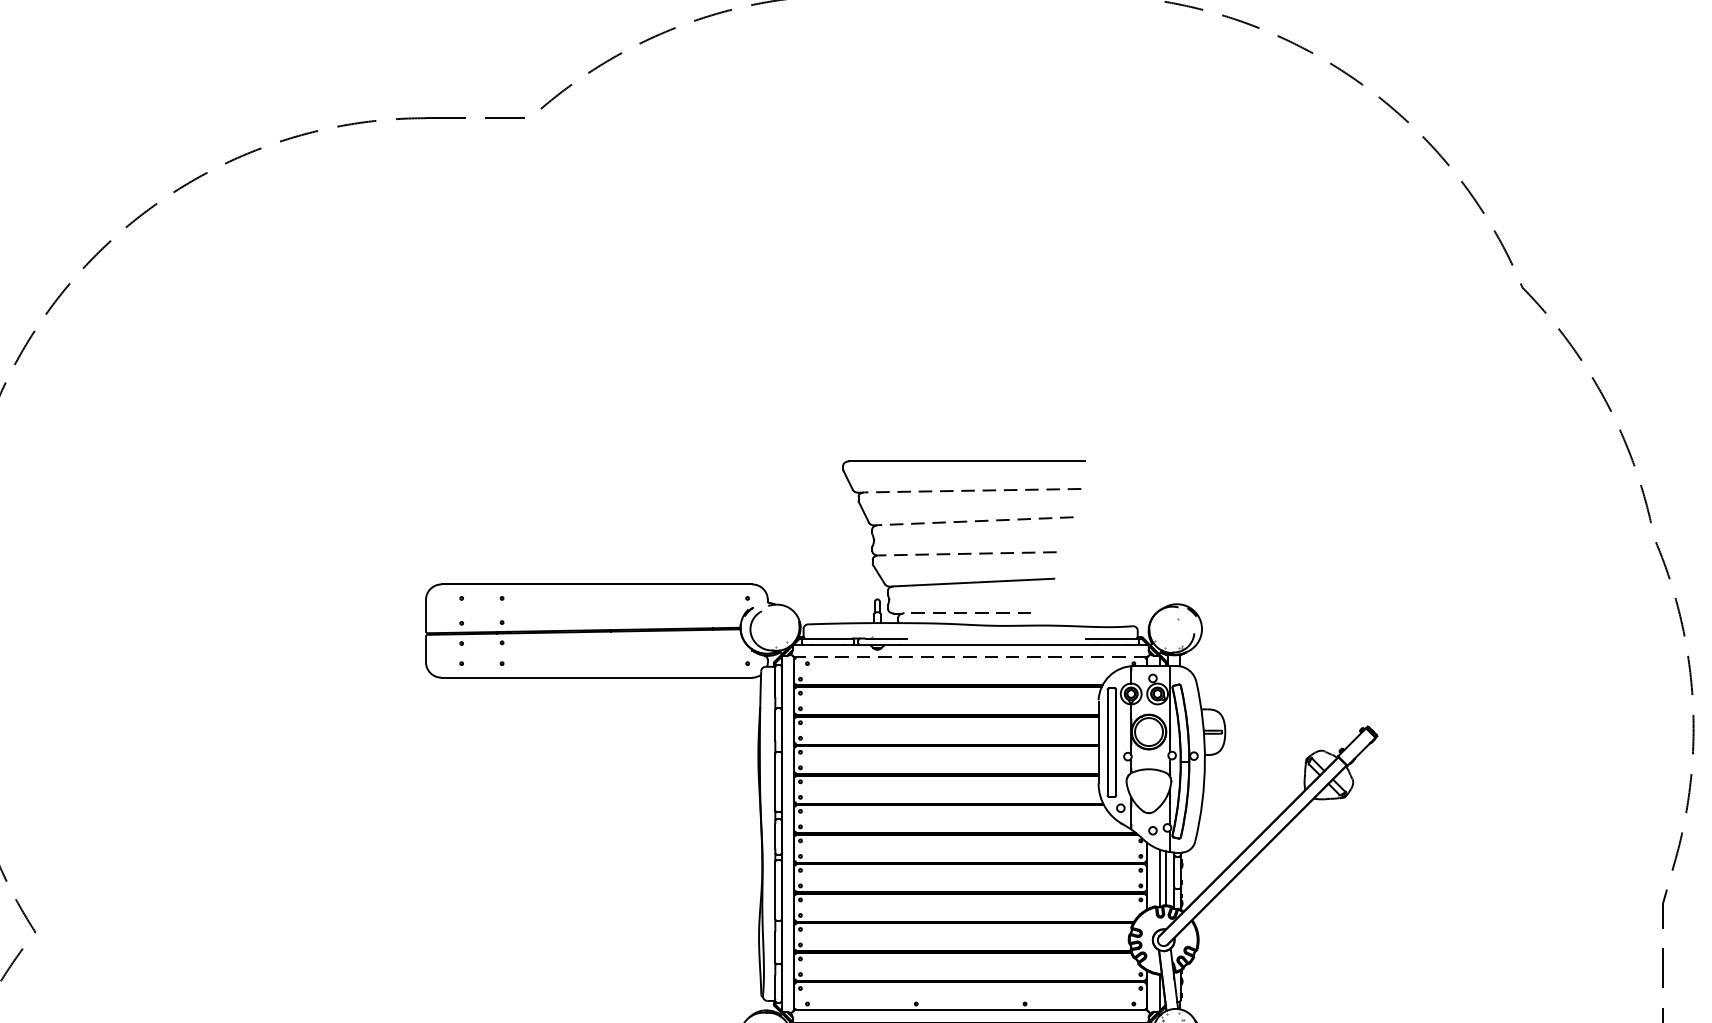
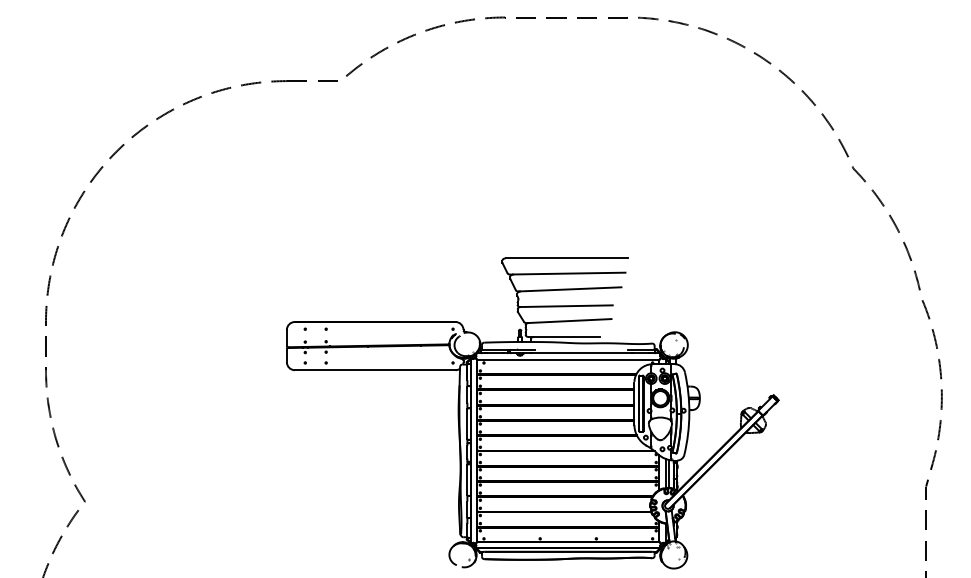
line: (972, 490) -> (569, 273), dashed -> solid
line: (974, 521) -> (570, 289), dashed -> solid
line: (967, 554) -> (566, 306), dashed -> solid
line: (967, 612) -> (566, 336), dashed -> solid
line: (969, 656) -> (567, 359), dashed -> solid

